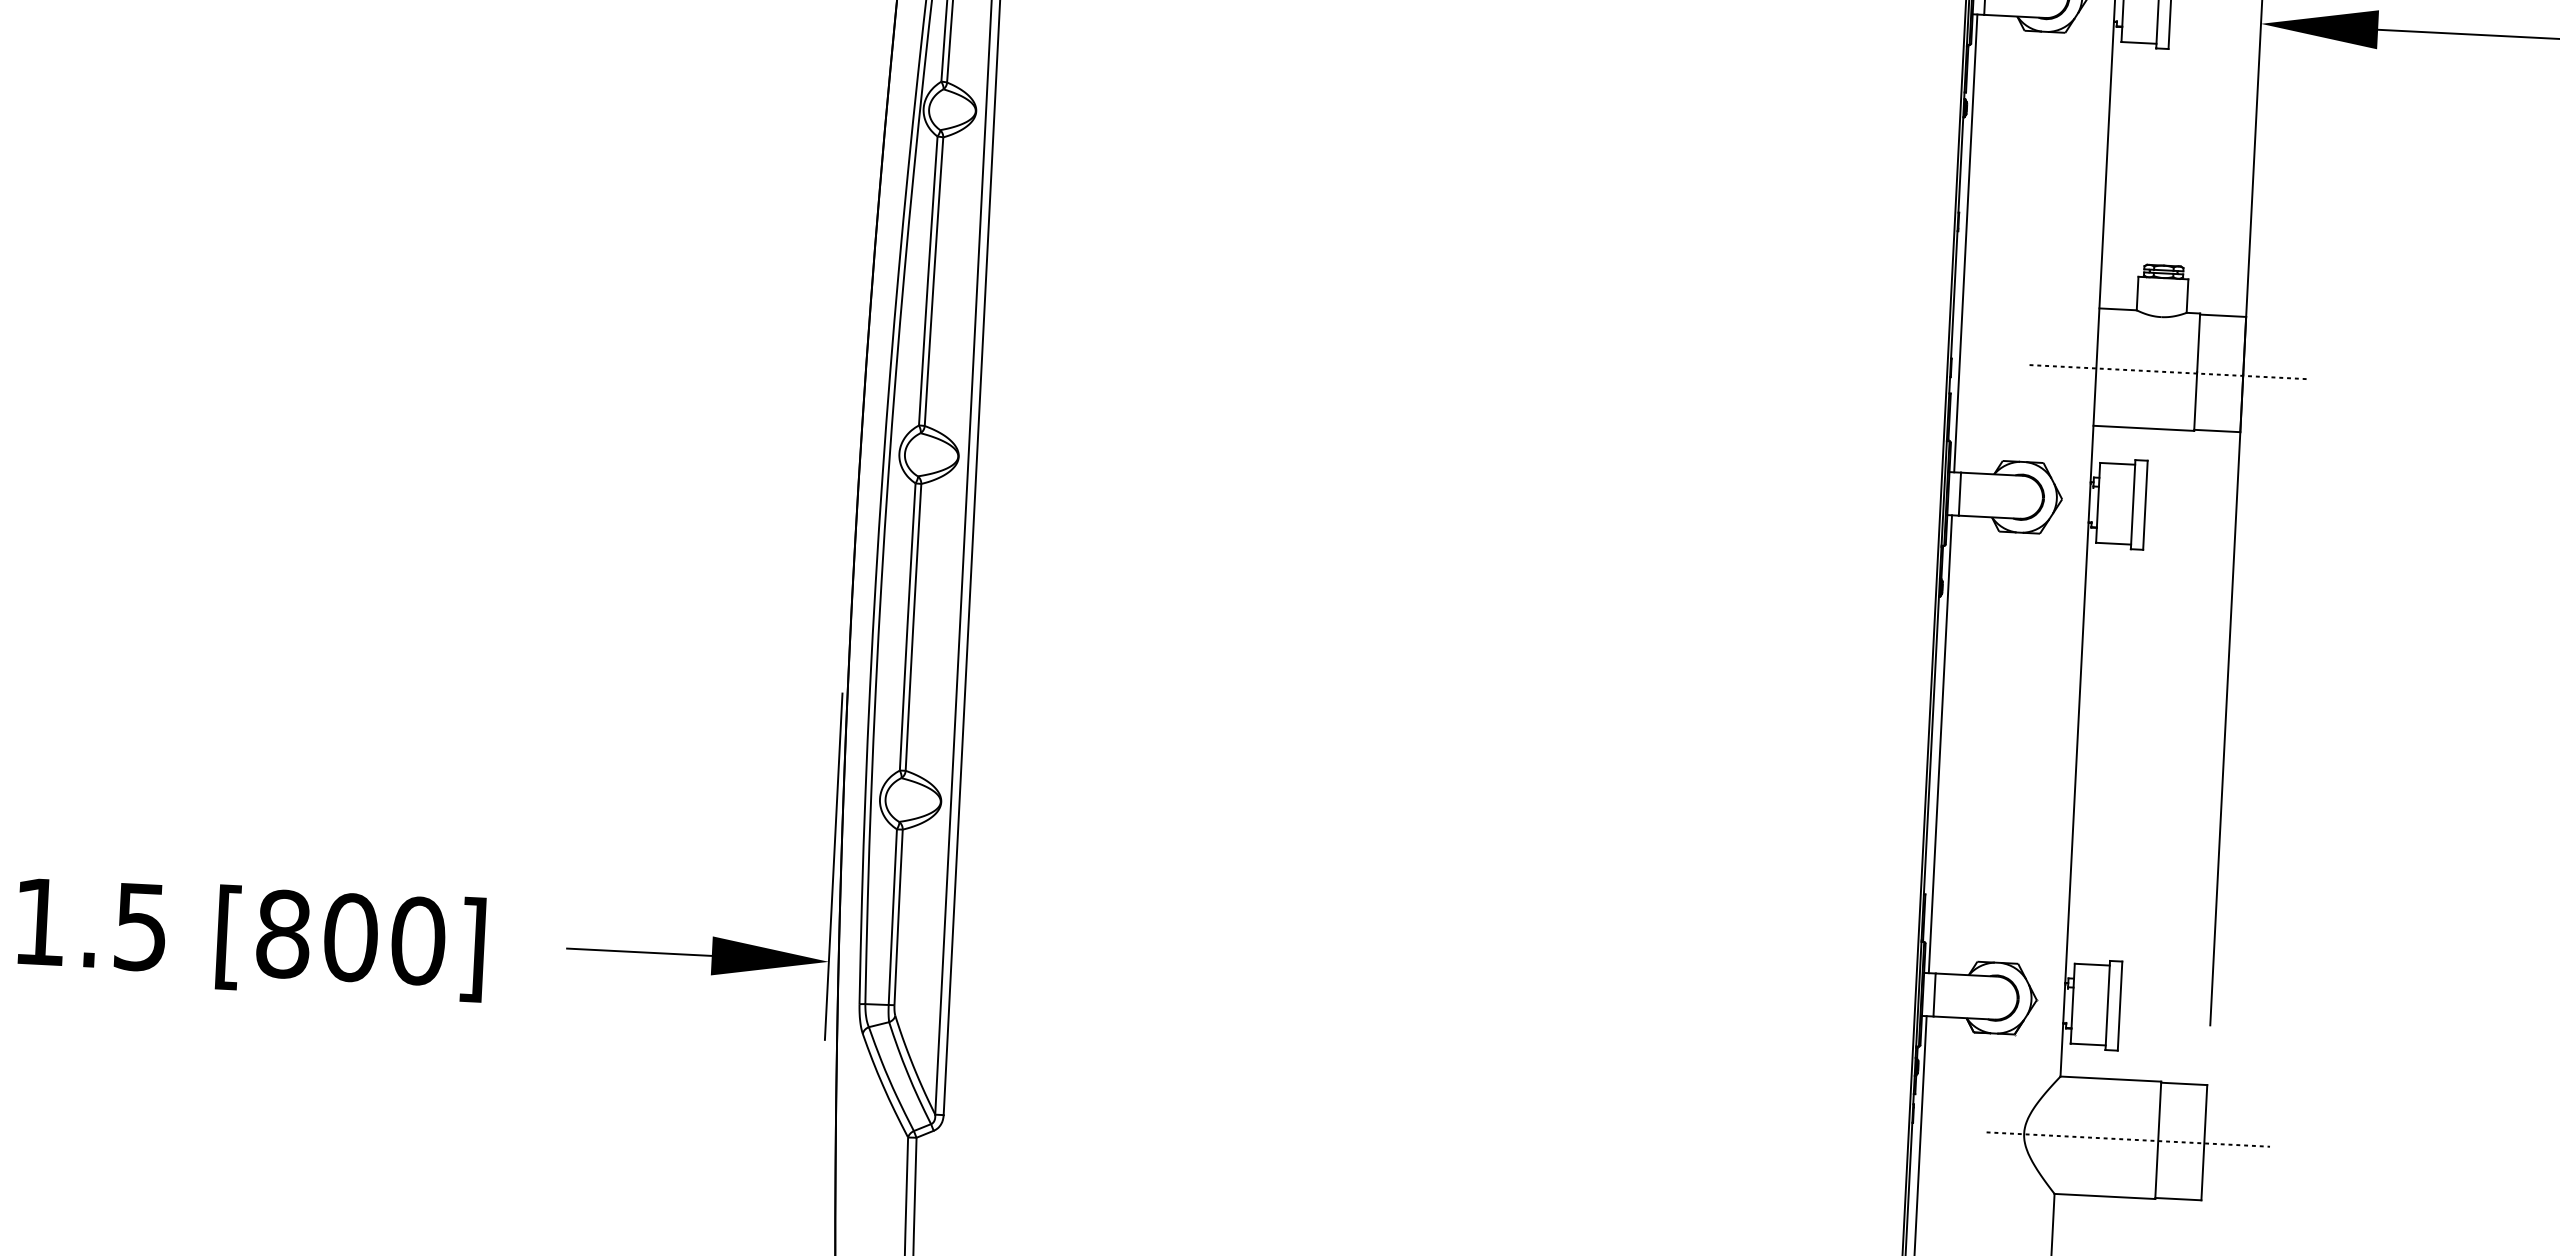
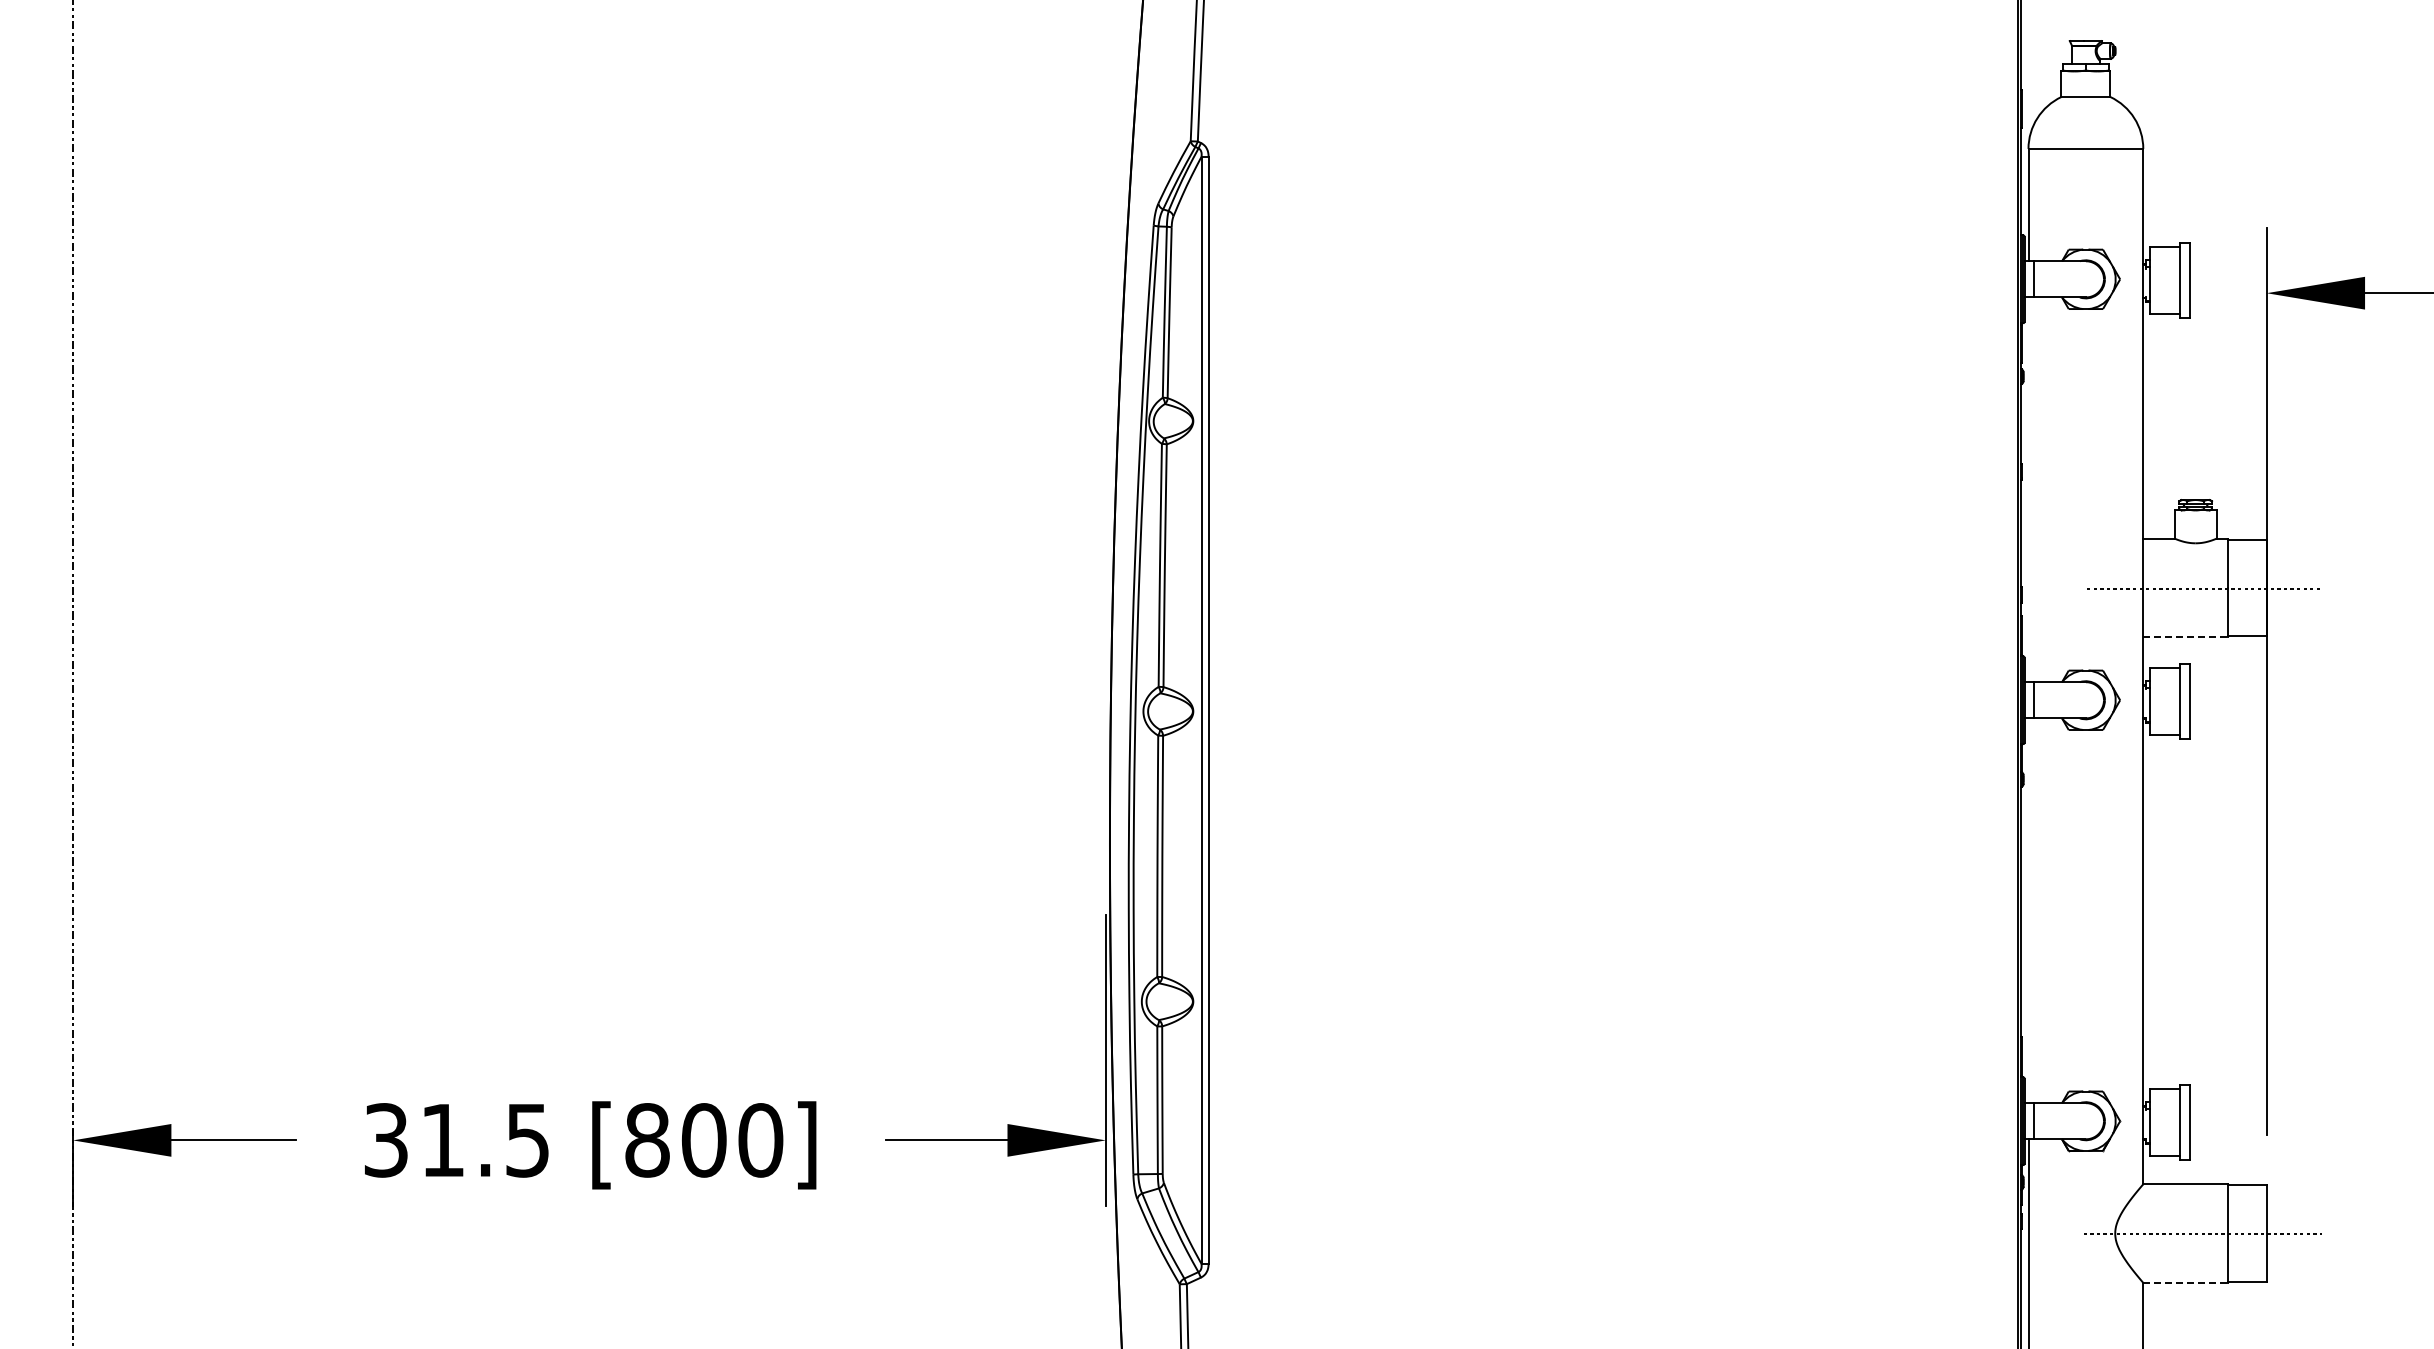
line: (1965, 243) -> (2028, 489), removed
line: (2144, 428) -> (2186, 637), solid -> dashed
line: (1940, 743) -> (2028, 910), removed
line: (2106, 1196) -> (2186, 1282), solid -> dashed

